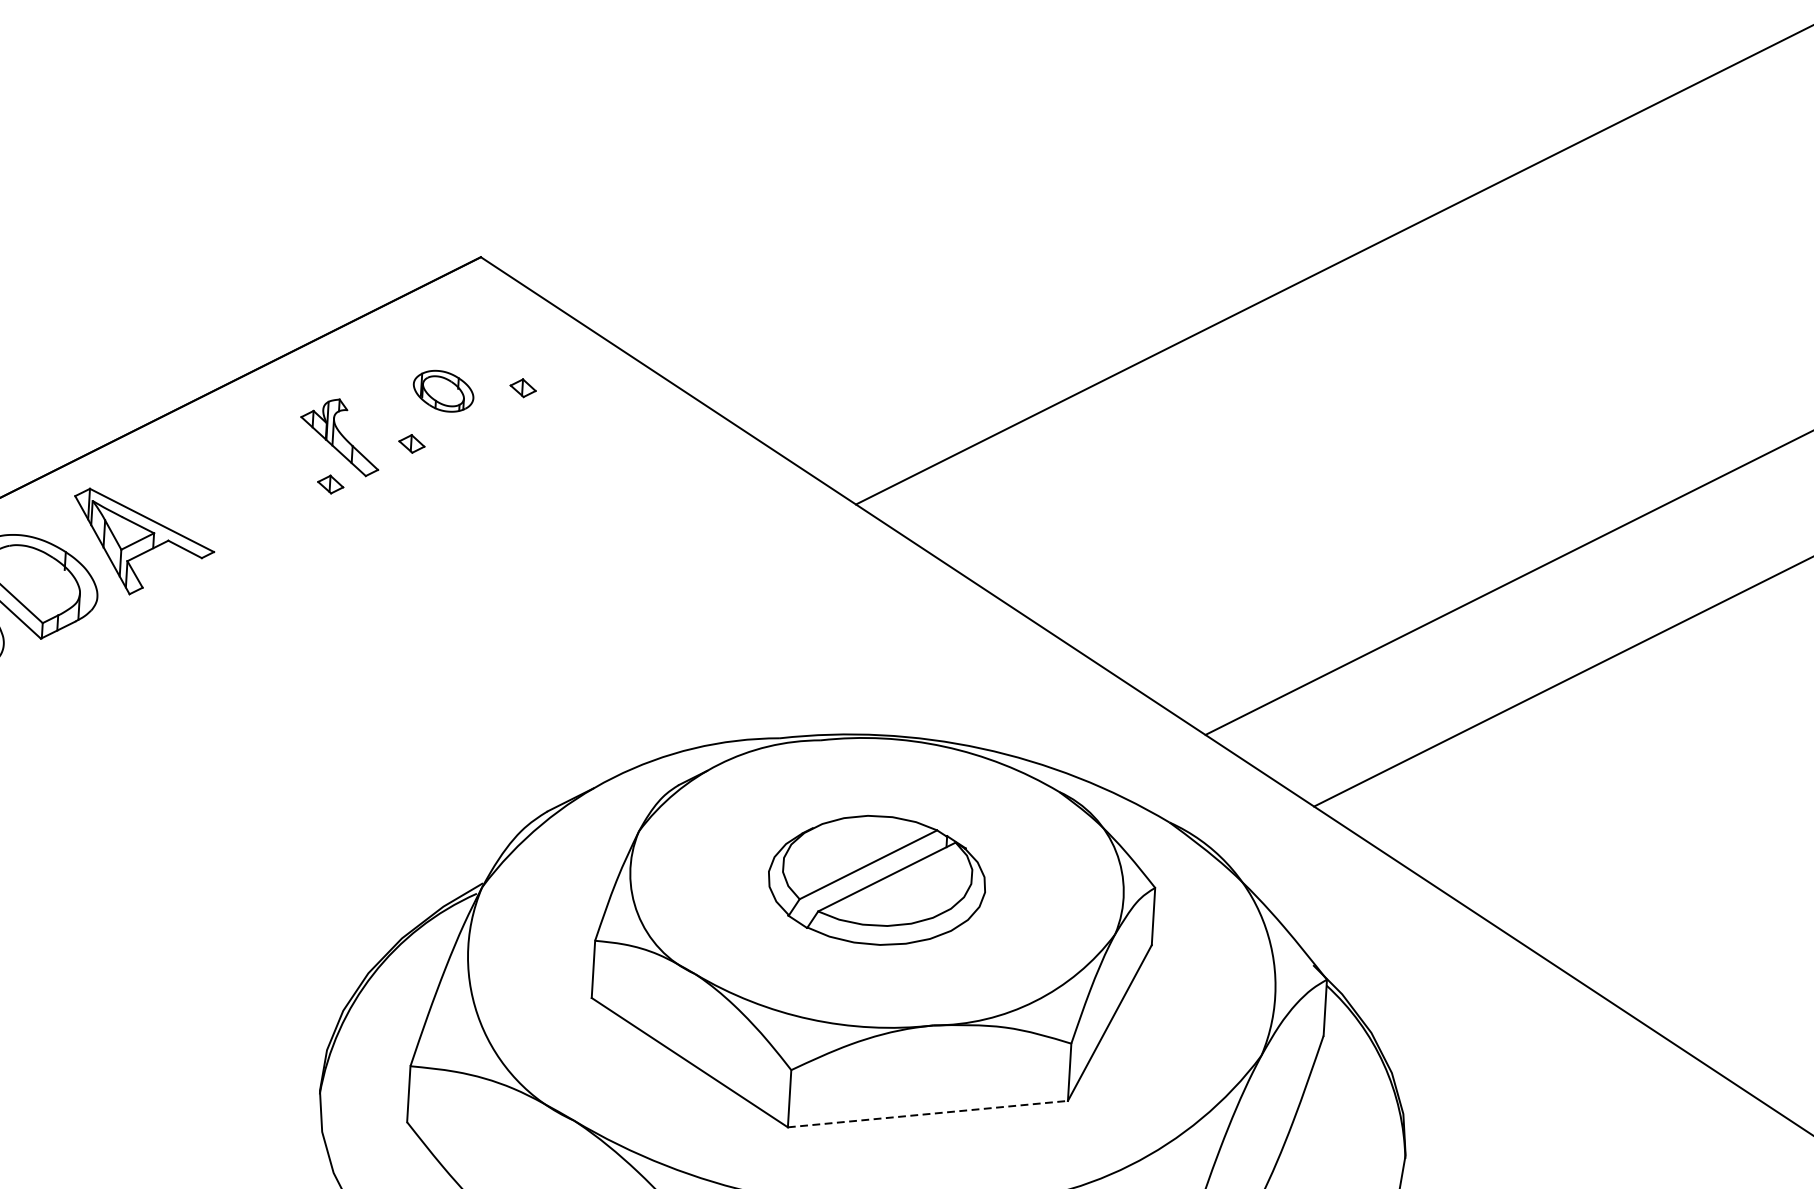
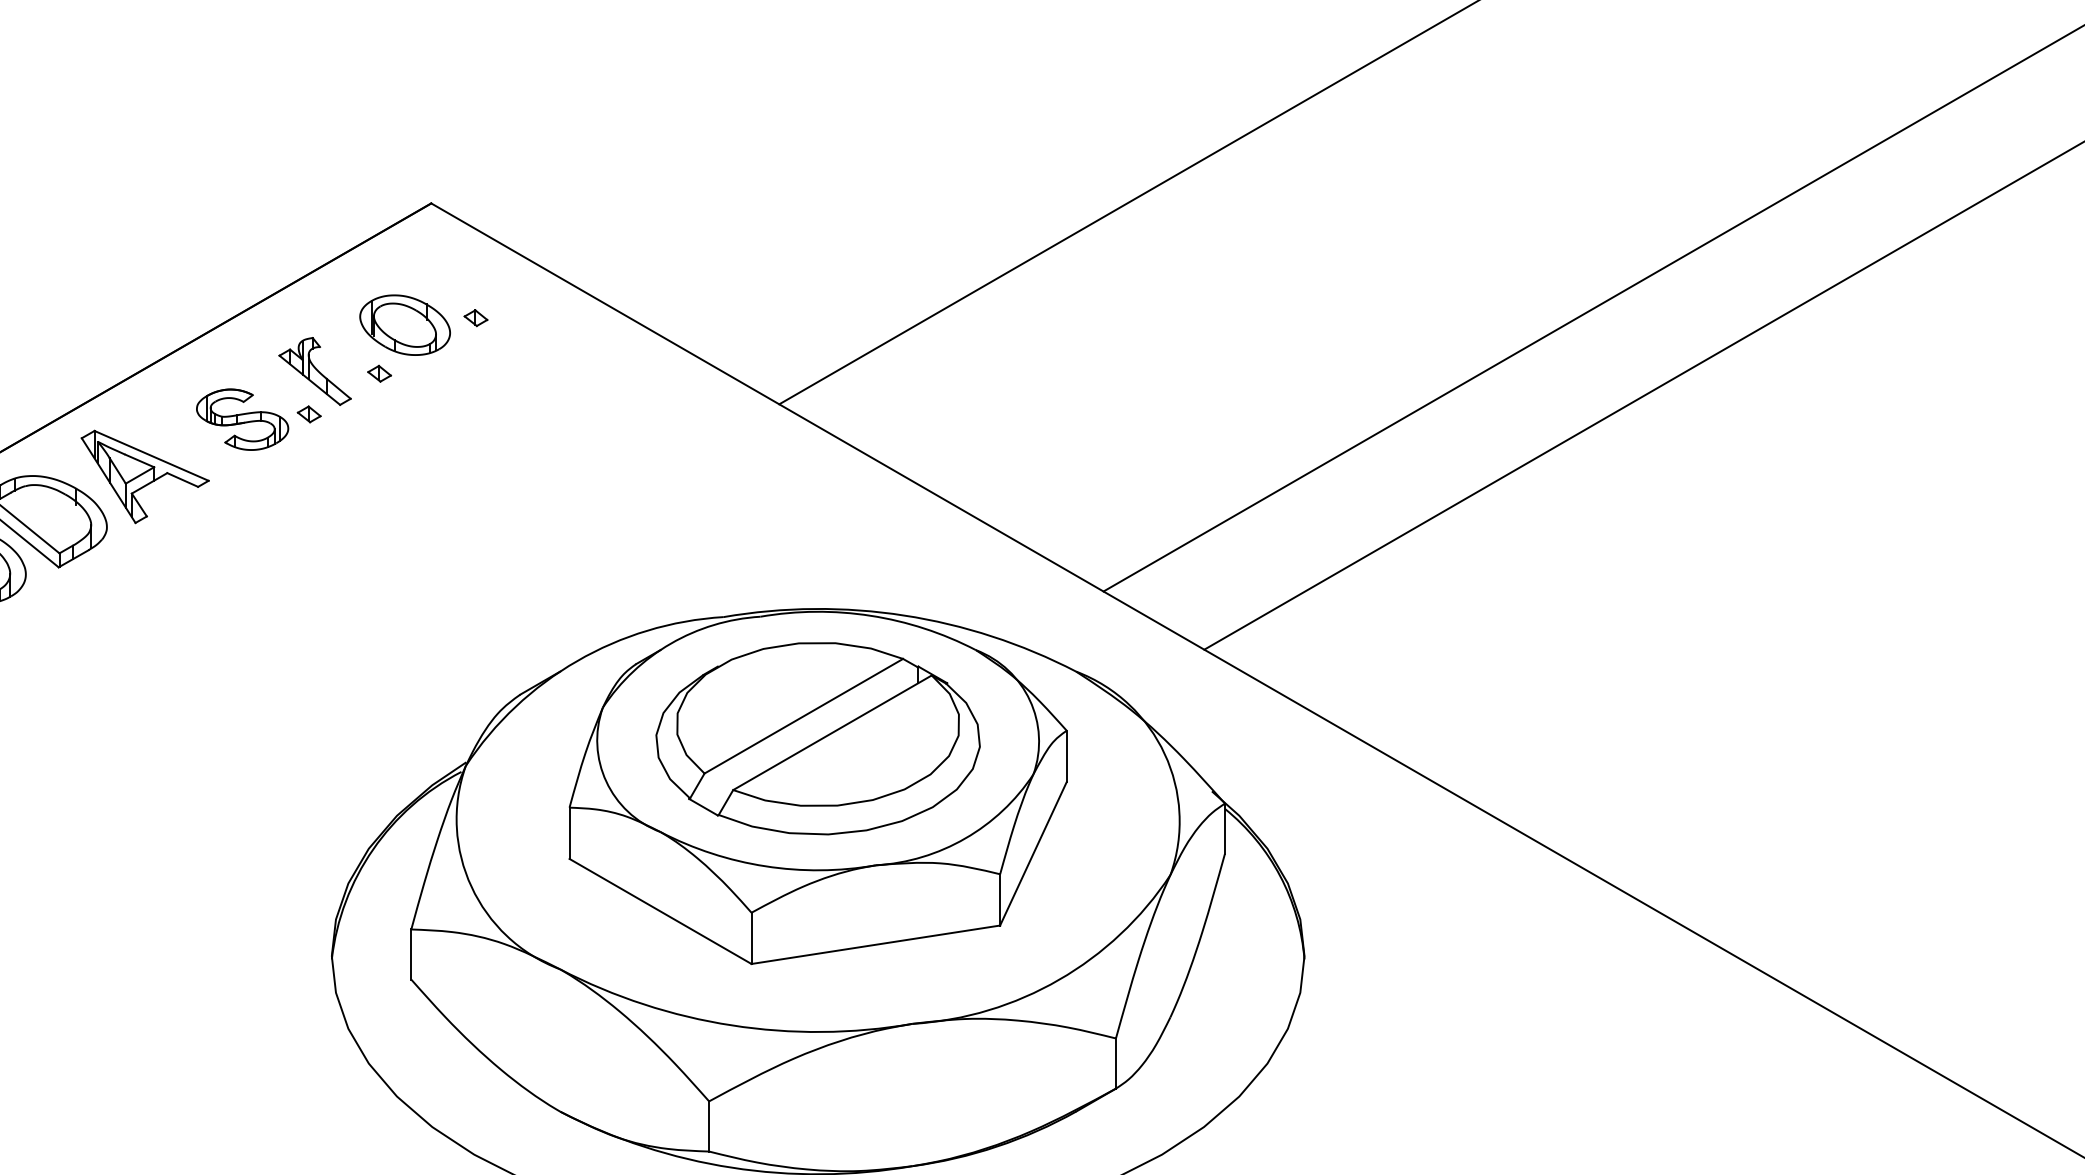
part: (442, 390) -> (404, 324), size x1.67
part: (255, 485) -> (242, 419), added
part: (876, 880) -> (817, 738), size x1.67
line: (927, 1113) -> (875, 944), dashed -> solid

